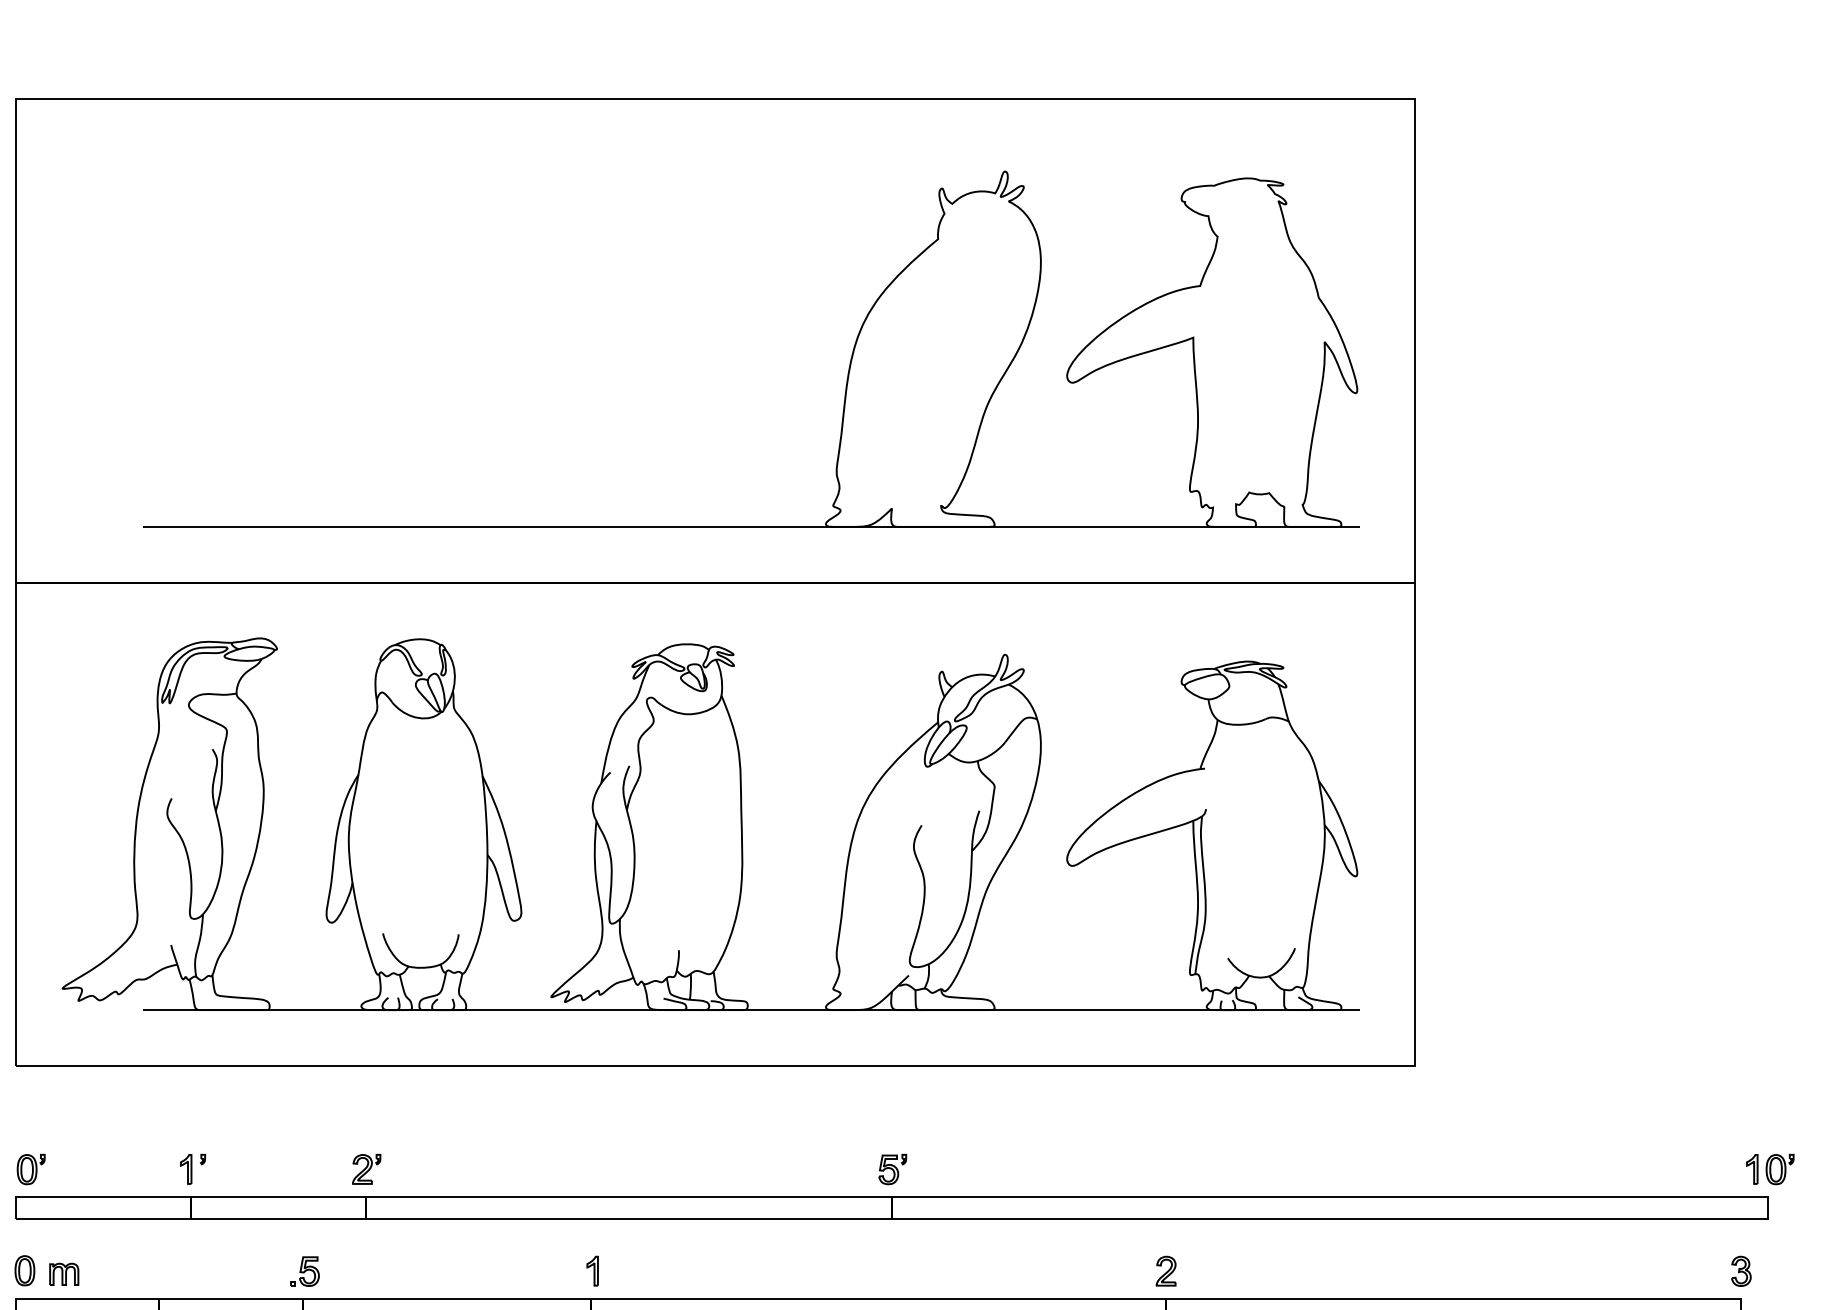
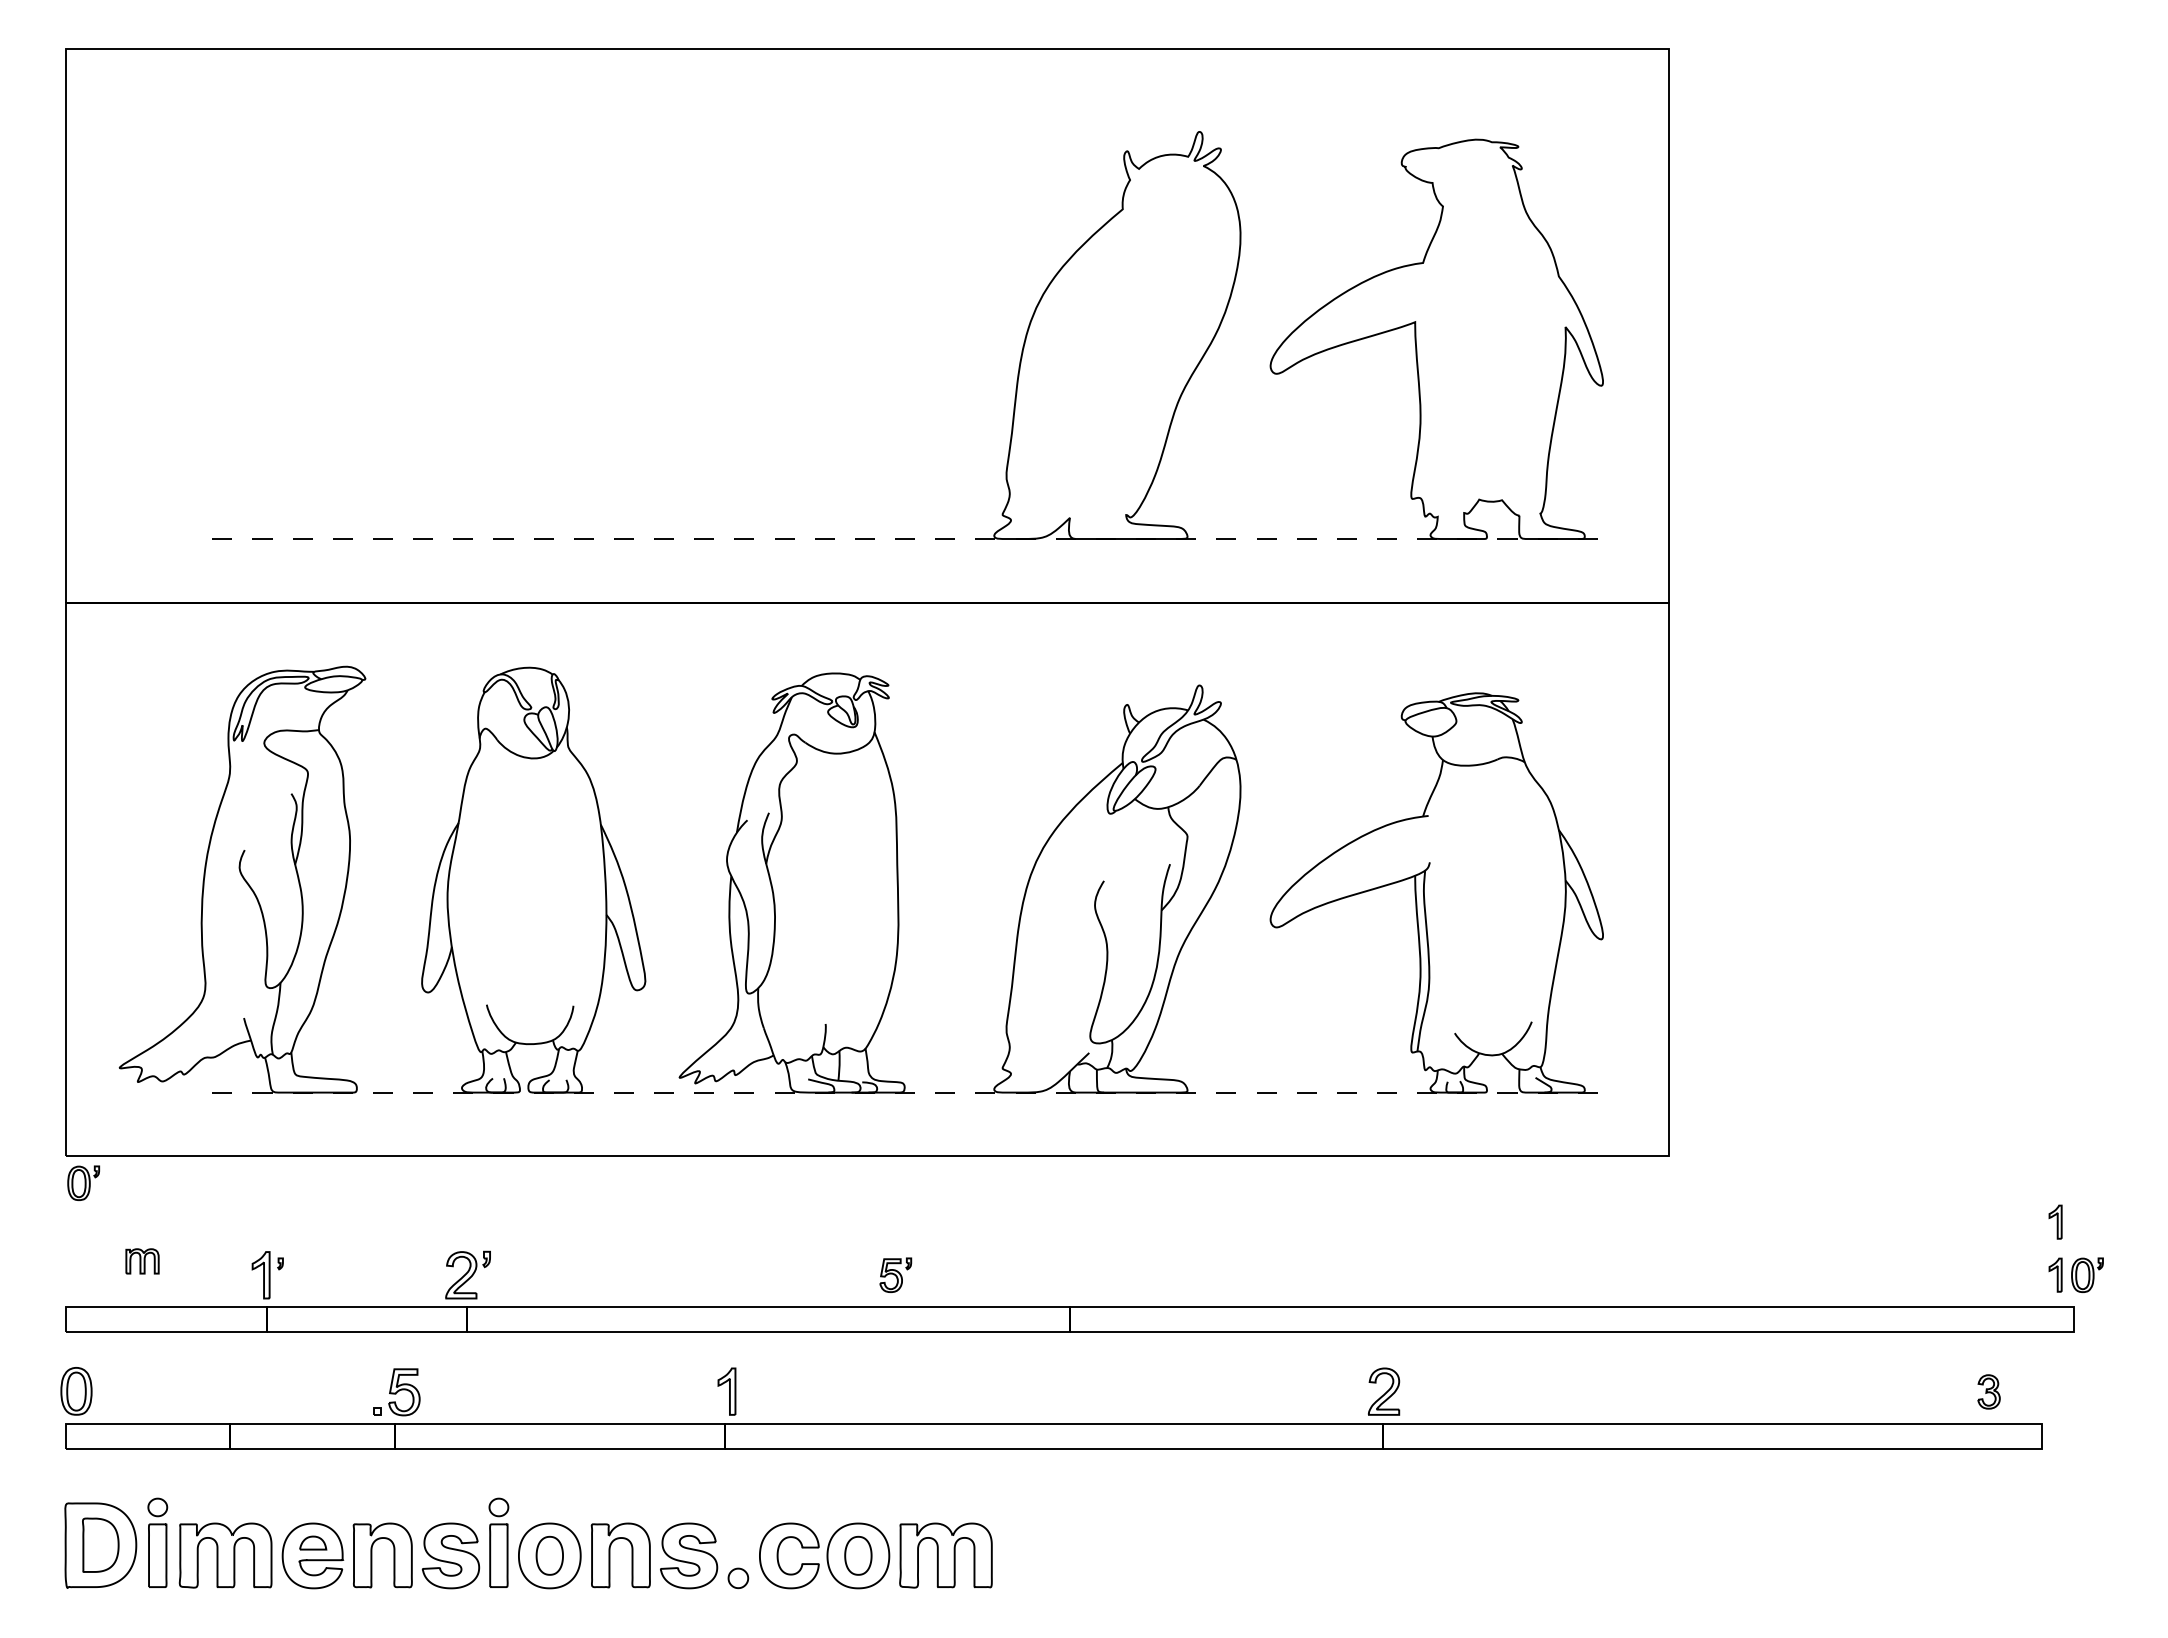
line: (751, 527) -> (908, 539), solid -> dashed
line: (751, 1010) -> (908, 1092), solid -> dashed
part: (1752, 1122) -> (2055, 1221), added
part: (31, 1168) -> (83, 1182), moved
part: (186, 1168) -> (261, 1274), size x1.4
part: (366, 1168) -> (467, 1274), size x1.4
part: (892, 1168) -> (895, 1274), moved
part: (24, 1270) -> (76, 1390), size x1.4
part: (305, 1270) -> (397, 1391), size x1.4
part: (592, 1270) -> (726, 1391), size x1.4
part: (1165, 1270) -> (1383, 1391), size x1.4
part: (1740, 1270) -> (1988, 1391), moved
part: (64, 1274) -> (142, 1261), moved

